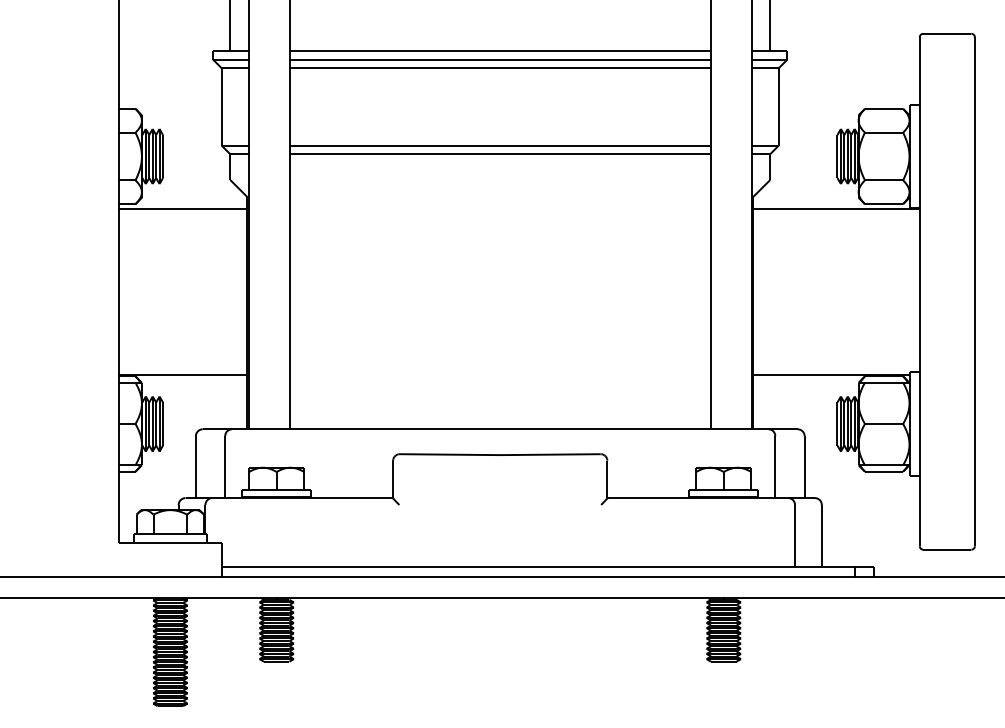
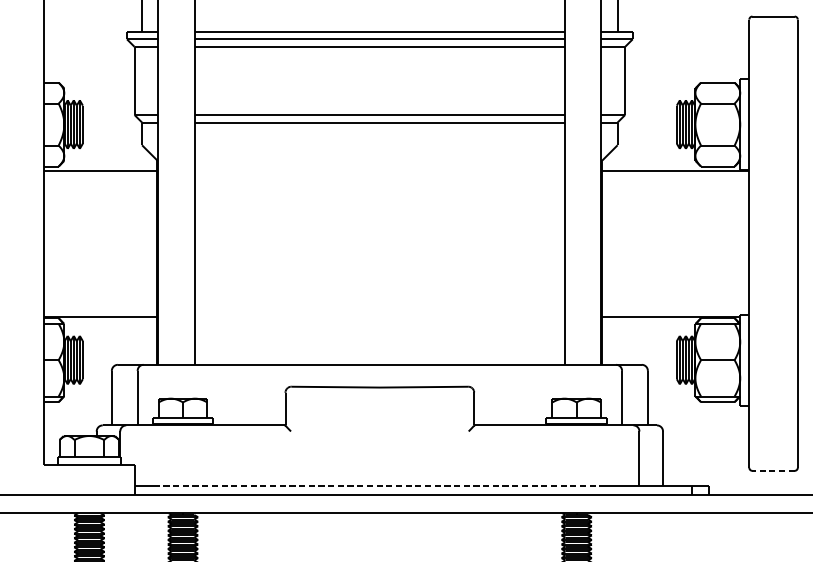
line: (946, 549) -> (772, 470), solid -> dashed
line: (499, 566) -> (379, 485), solid -> dashed

